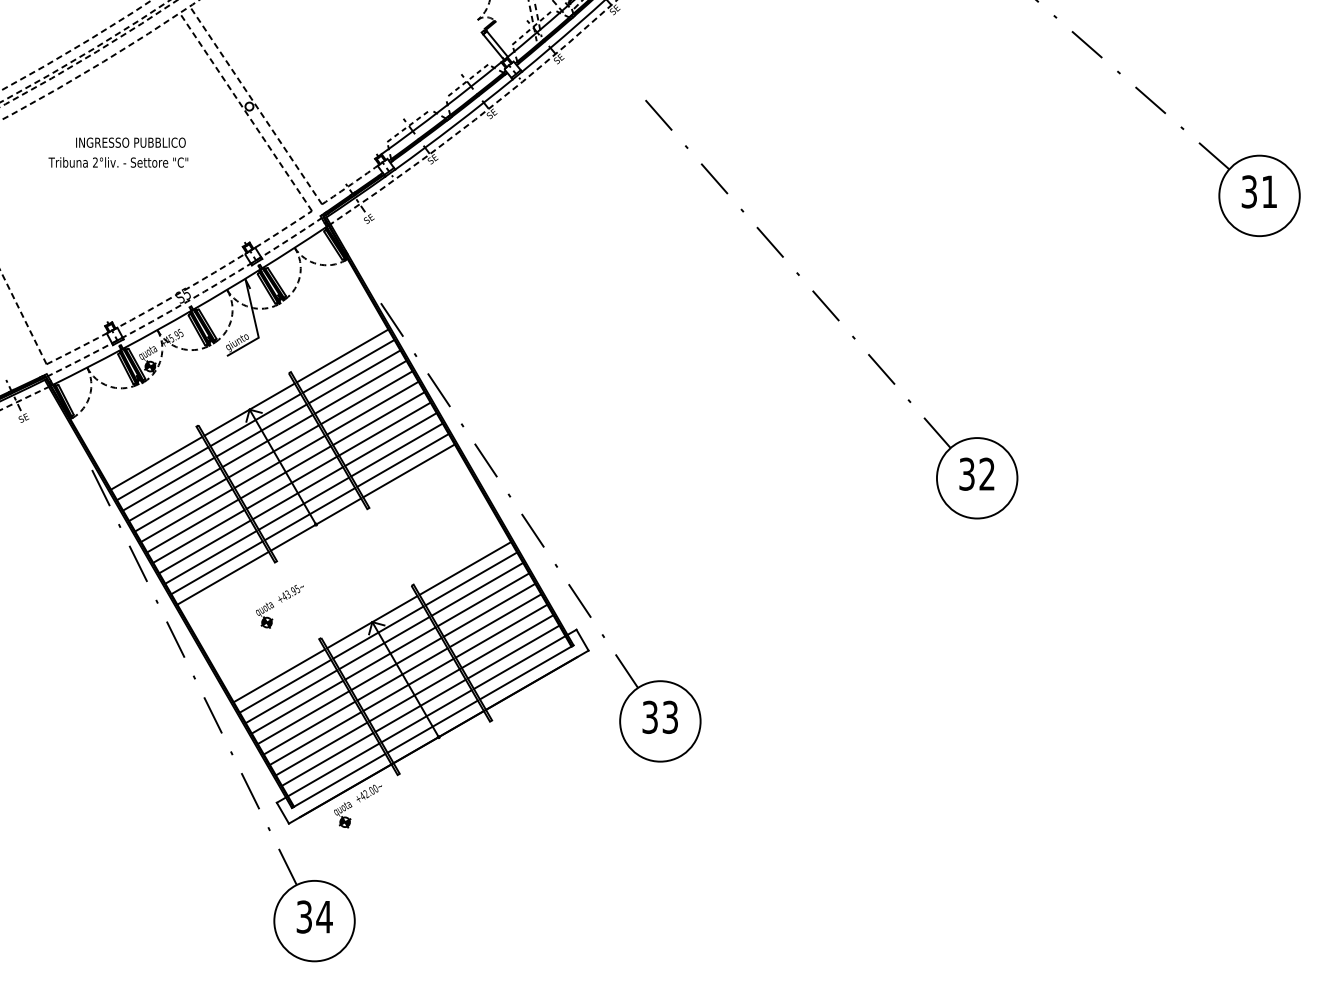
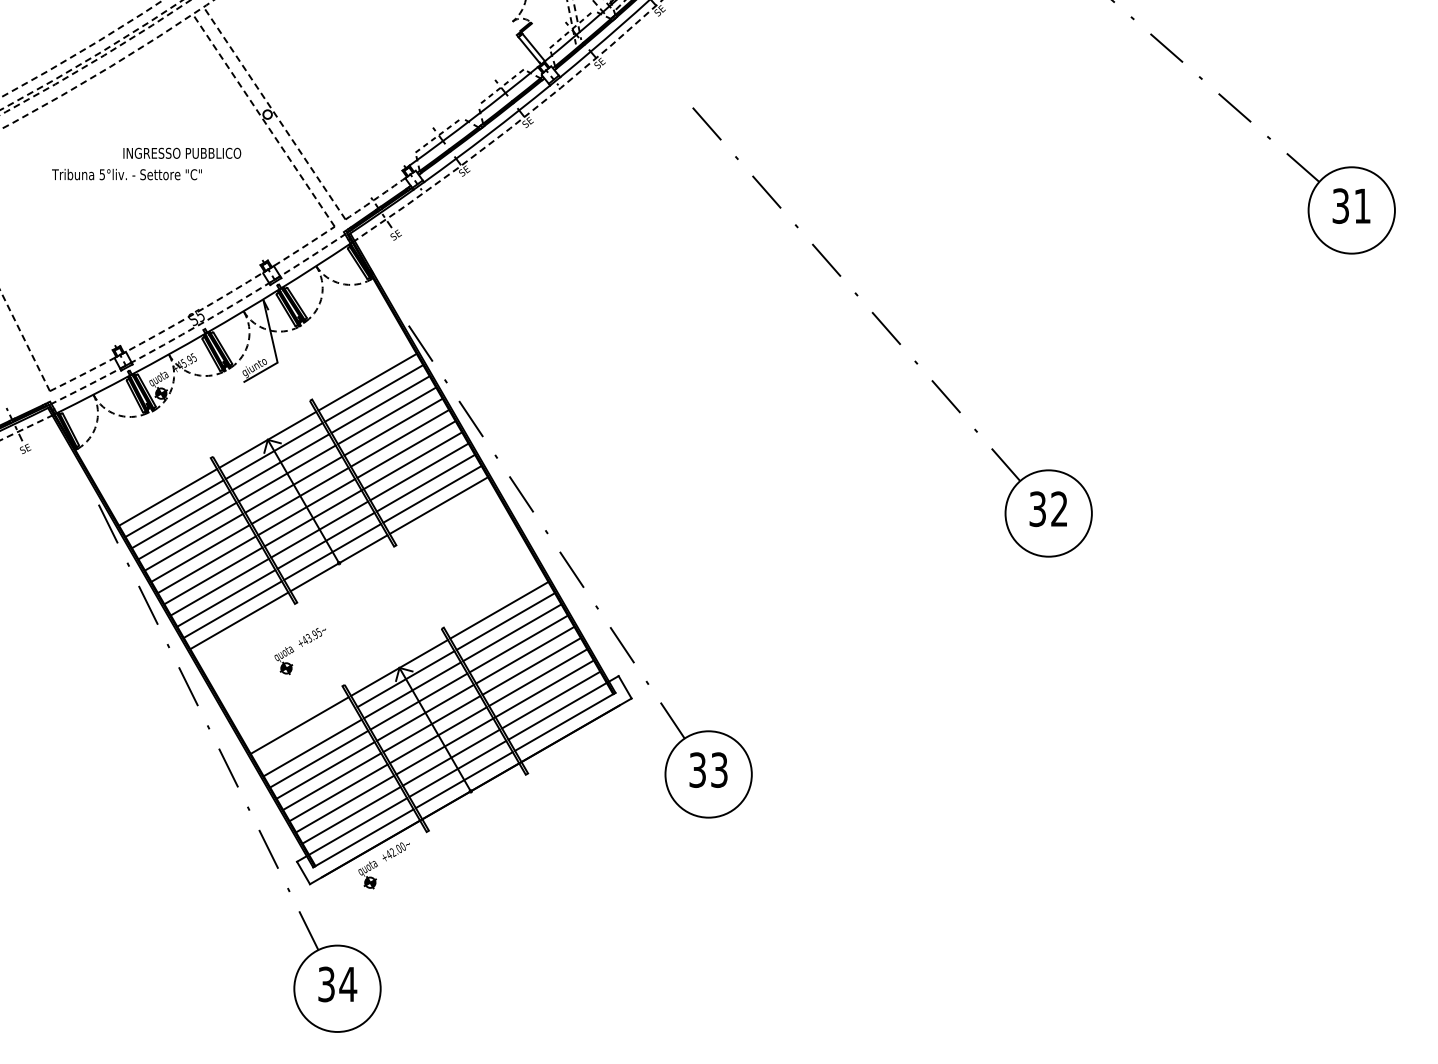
text: (130, 142) -> (181, 153), moved
text: (95, 162) -> (102, 174), 2°liv. -> 5°liv.
line: (285, 685) -> (306, 735), removed

